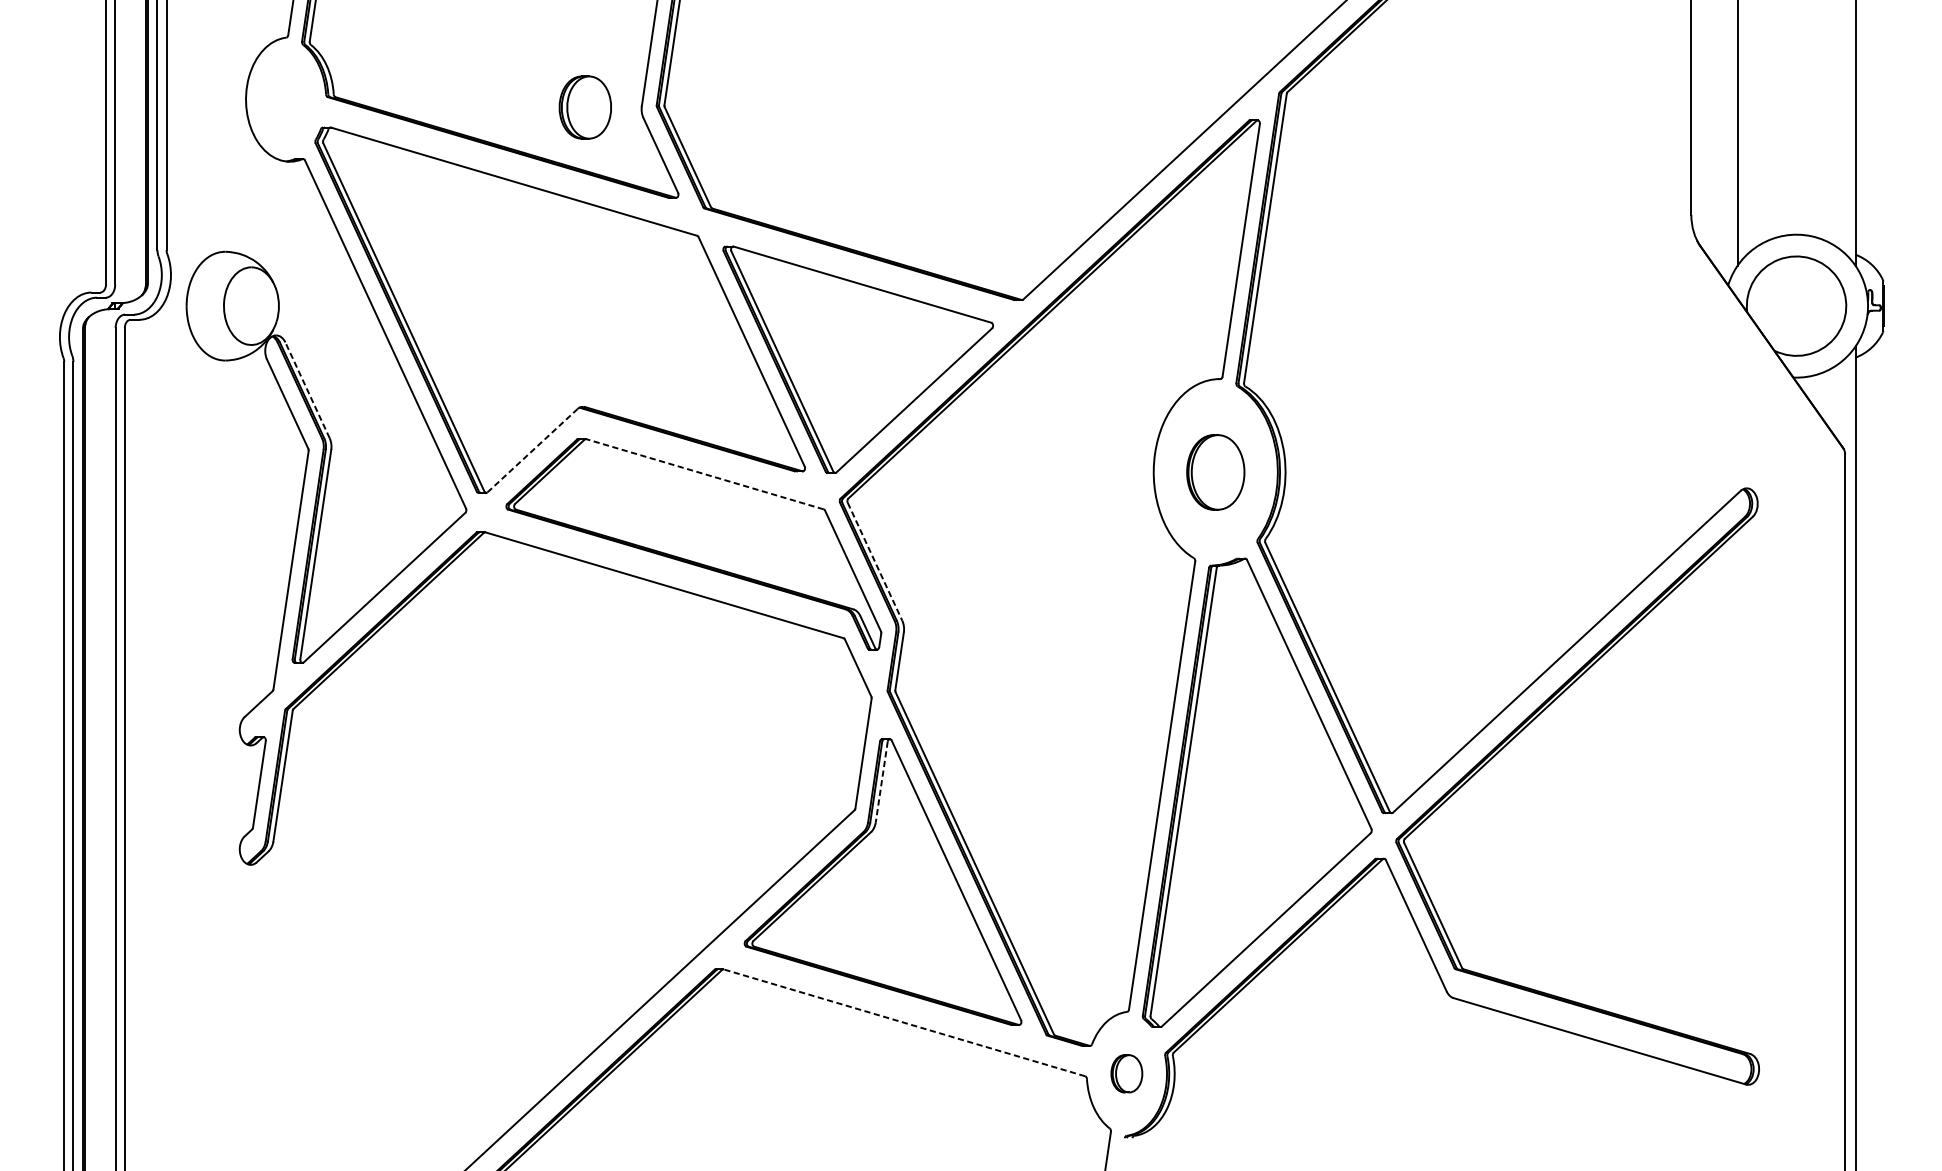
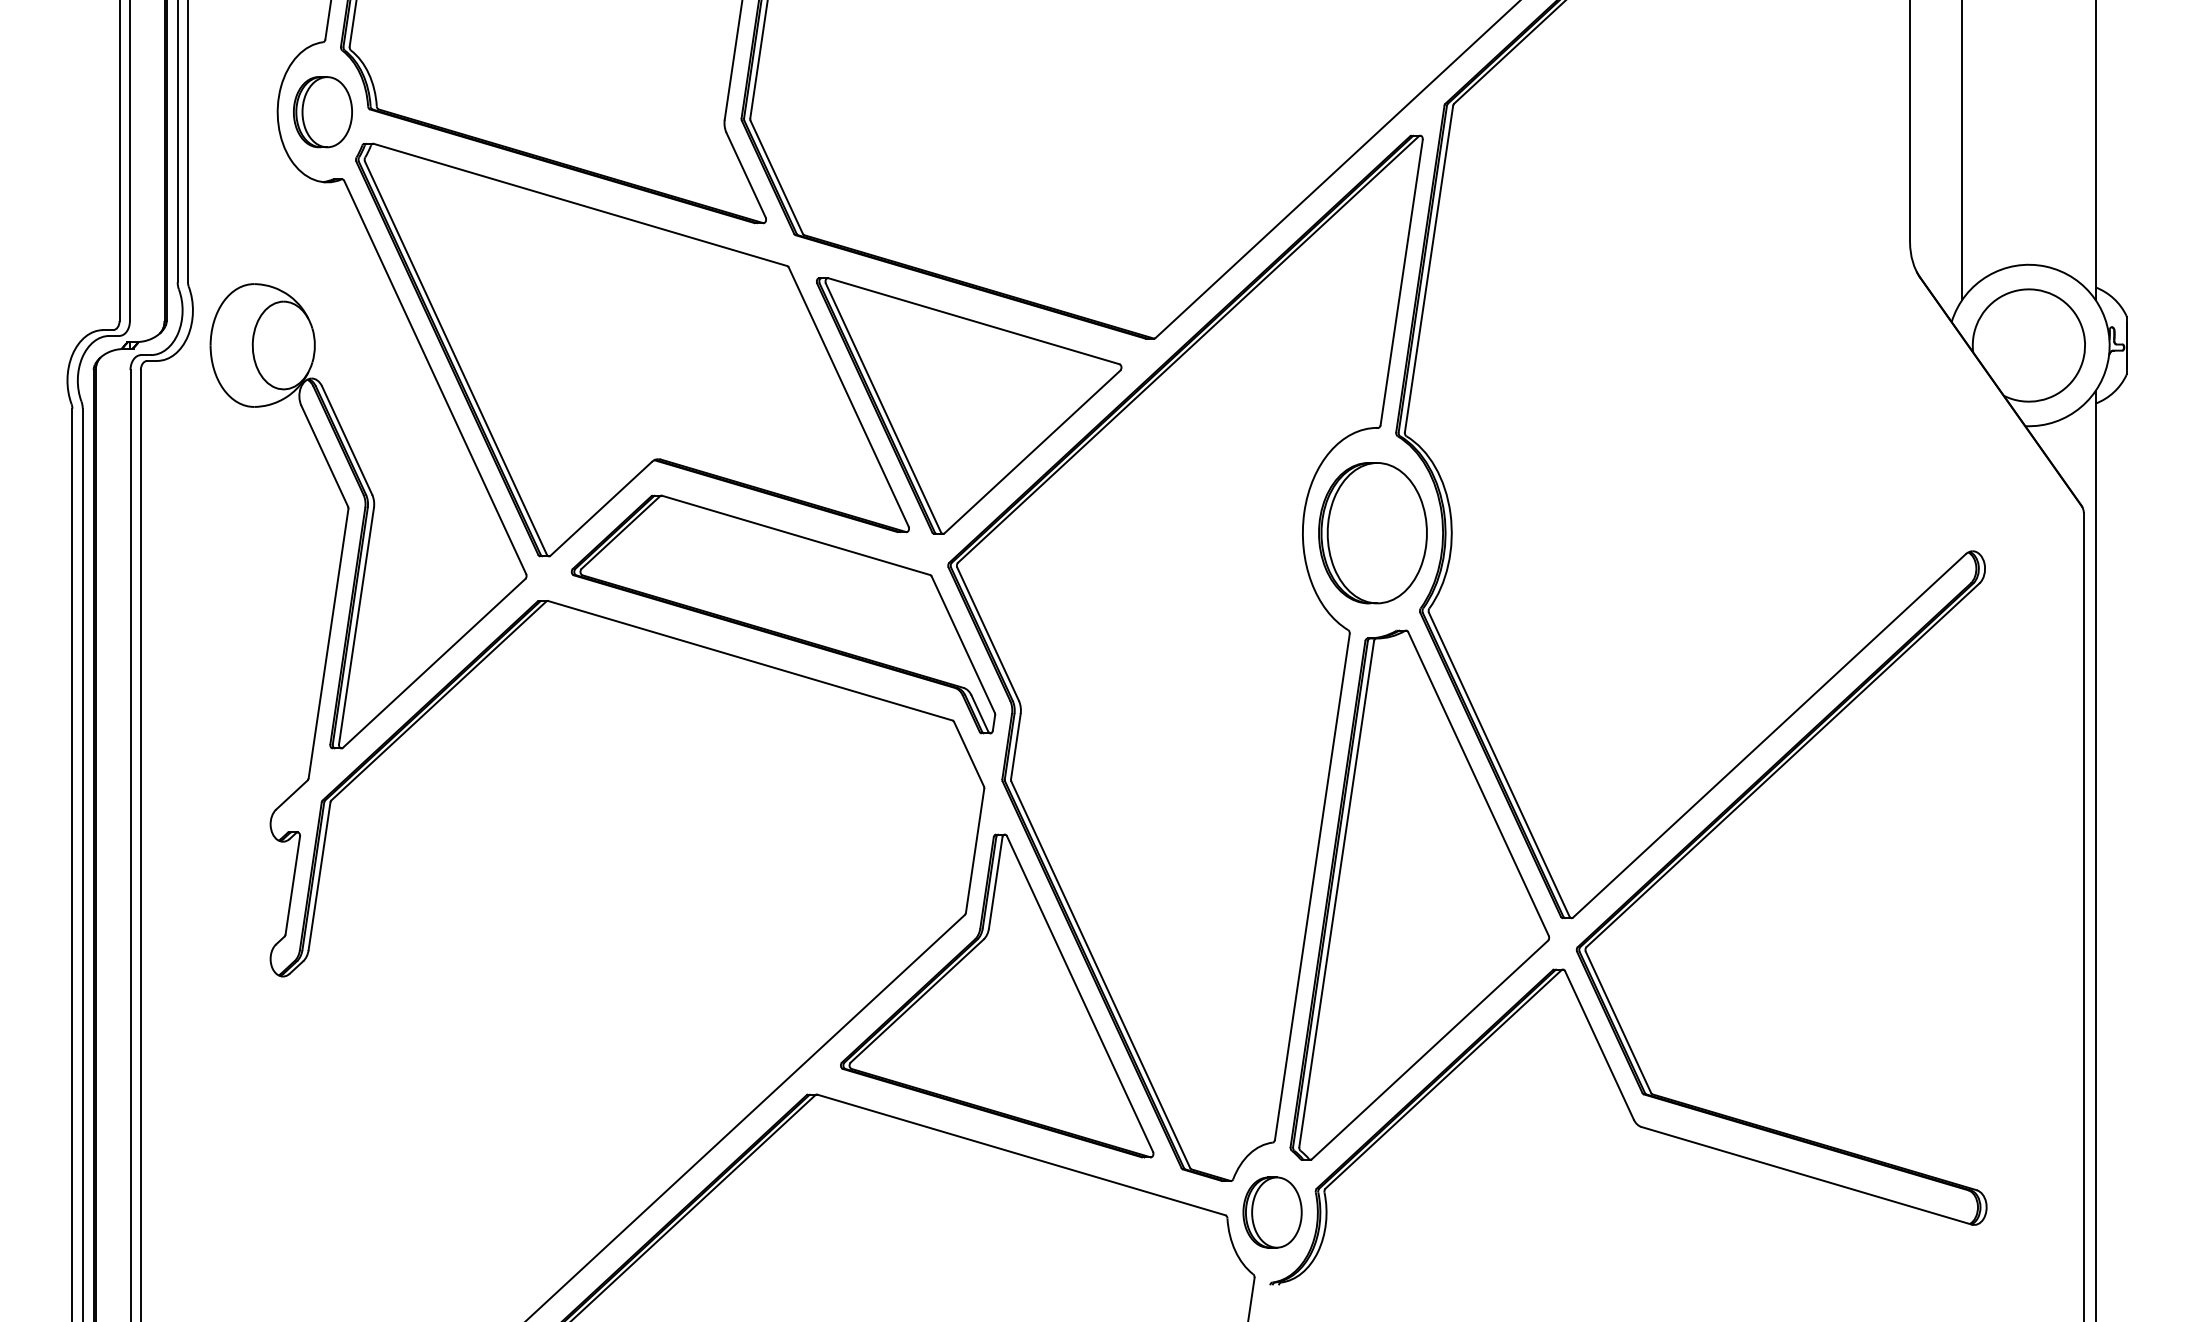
part: (584, 107) -> (322, 112), moved
line: (307, 390) -> (347, 440), dashed -> solid
line: (532, 450) -> (601, 508), dashed -> solid
part: (1215, 472) -> (1372, 533), size x1.67
line: (705, 474) -> (796, 535), dashed -> solid
line: (875, 562) -> (988, 634), dashed -> solid
line: (881, 782) -> (995, 883), dashed -> solid
line: (904, 1022) -> (1021, 1154), dashed -> solid
part: (1126, 1073) -> (1272, 1212), size x1.67

